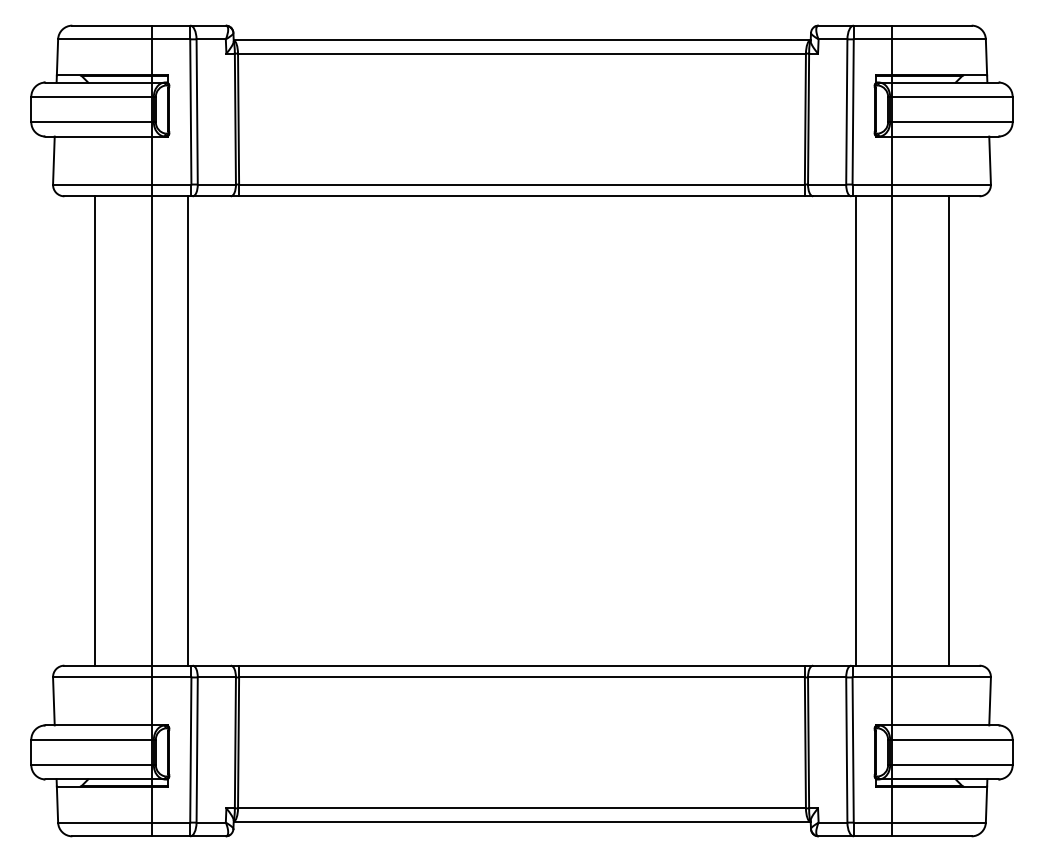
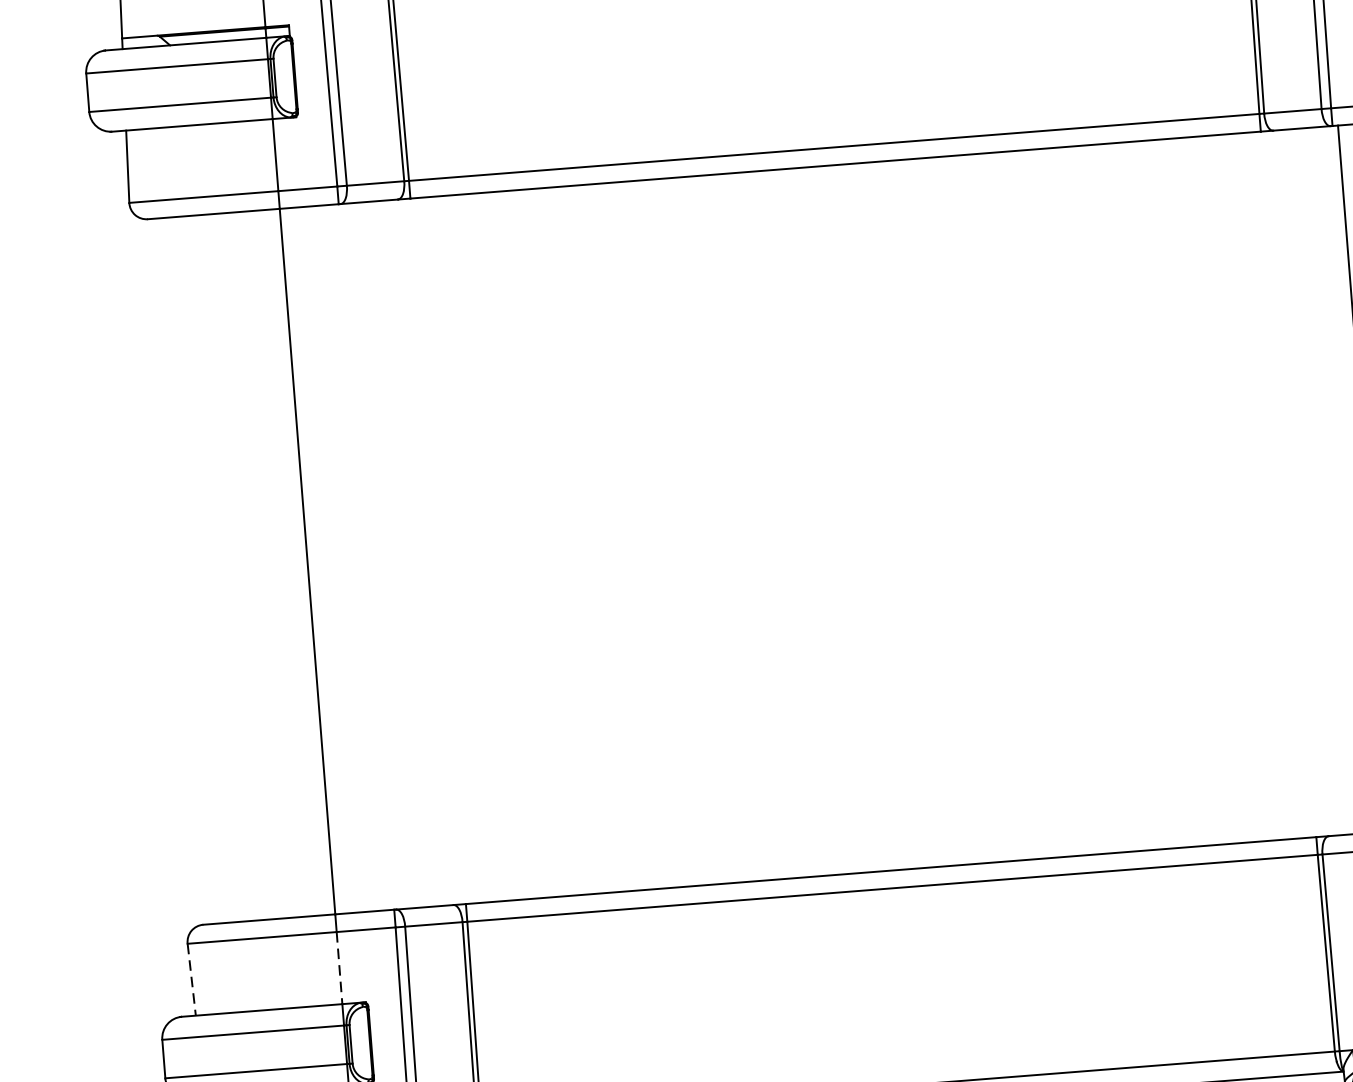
line: (95, 430) -> (222, 567), removed
line: (187, 430) -> (360, 556), removed
line: (53, 701) -> (191, 979), solid -> dashed
line: (152, 701) -> (339, 968), solid -> dashed

